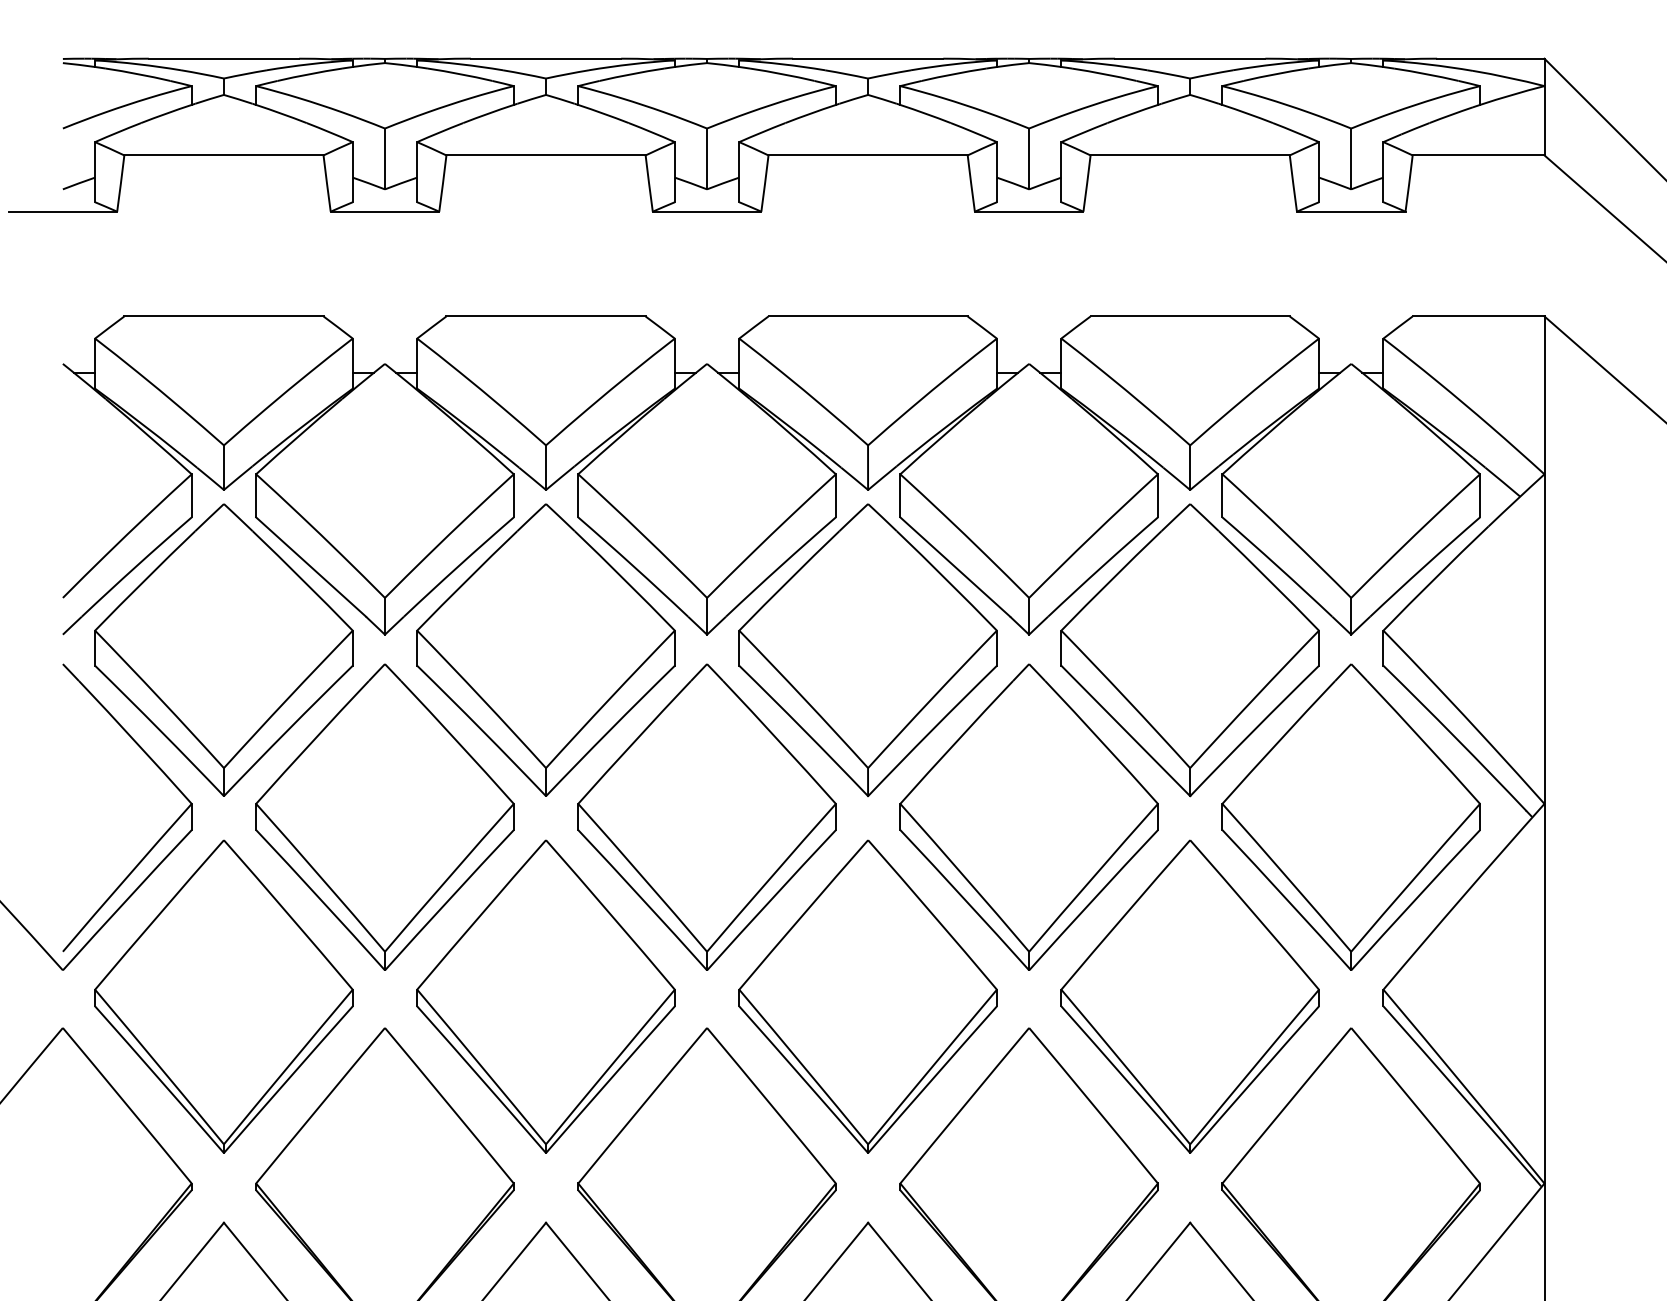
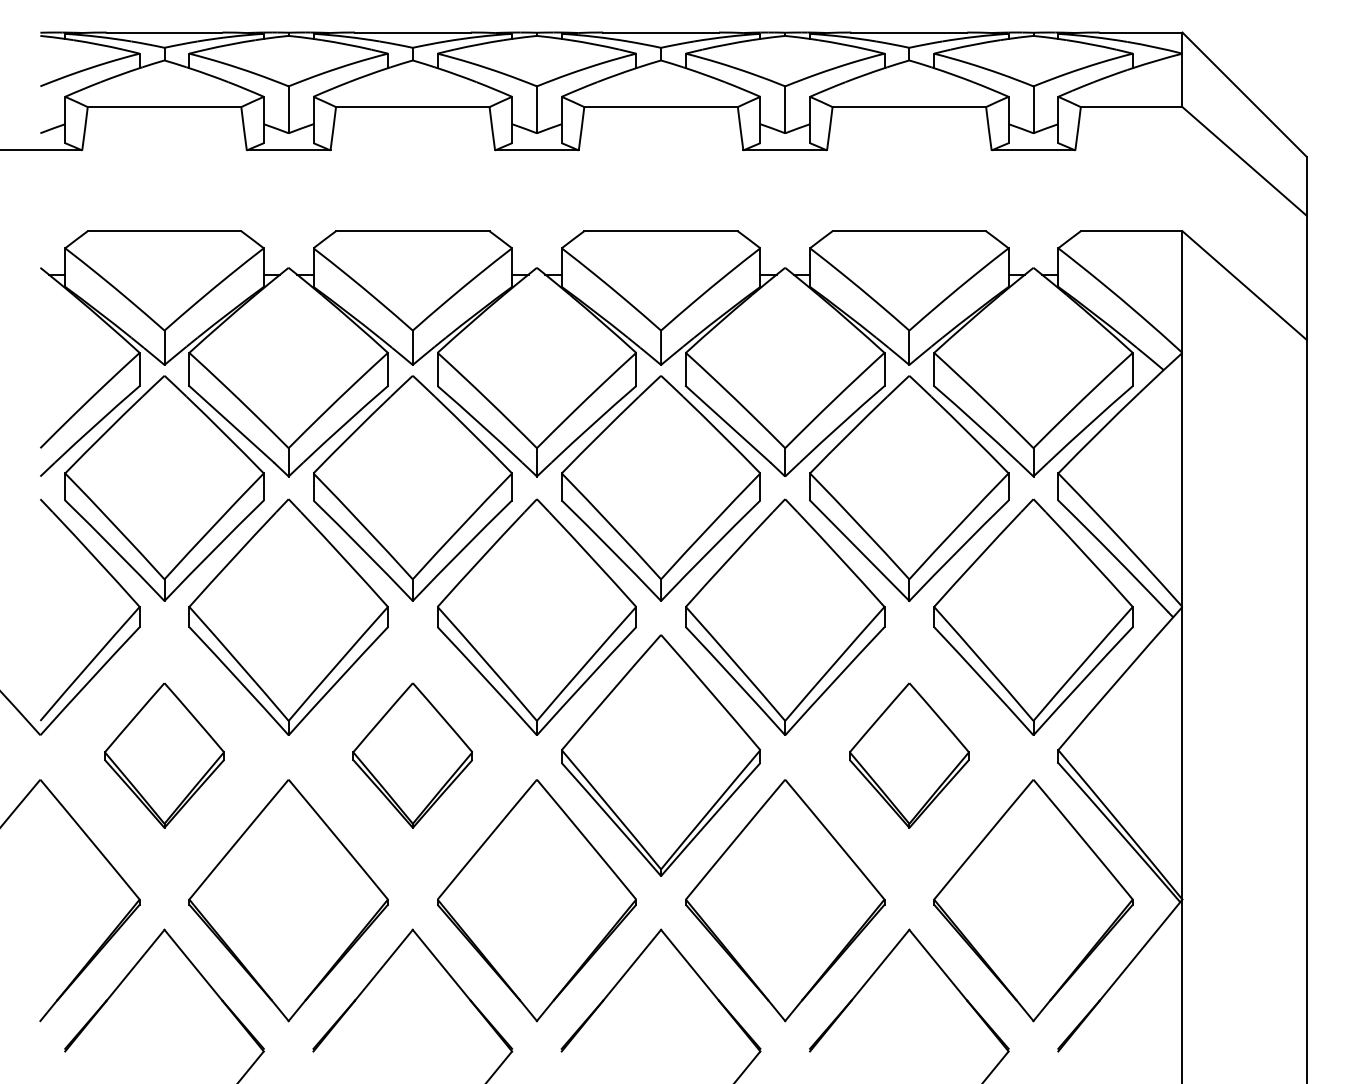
part: (223, 996) -> (164, 755), size x0.6
part: (545, 996) -> (412, 755), size x0.6
part: (1190, 996) -> (909, 755), size x0.6

